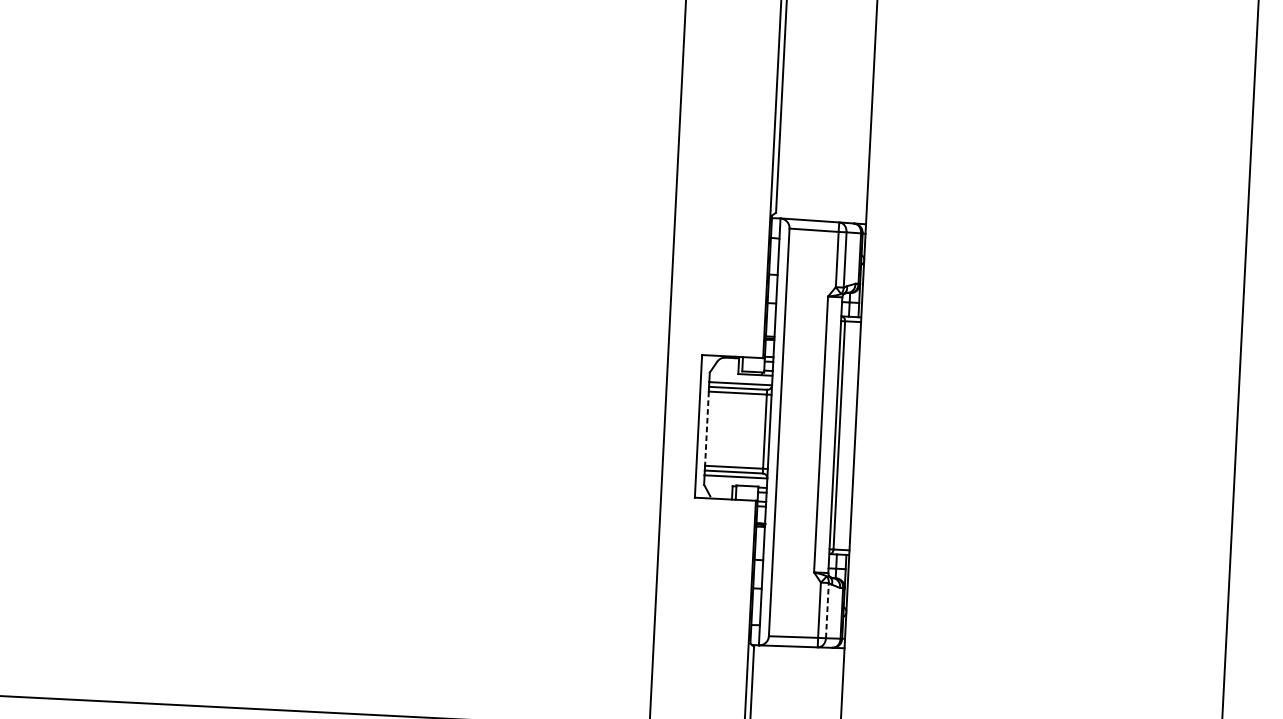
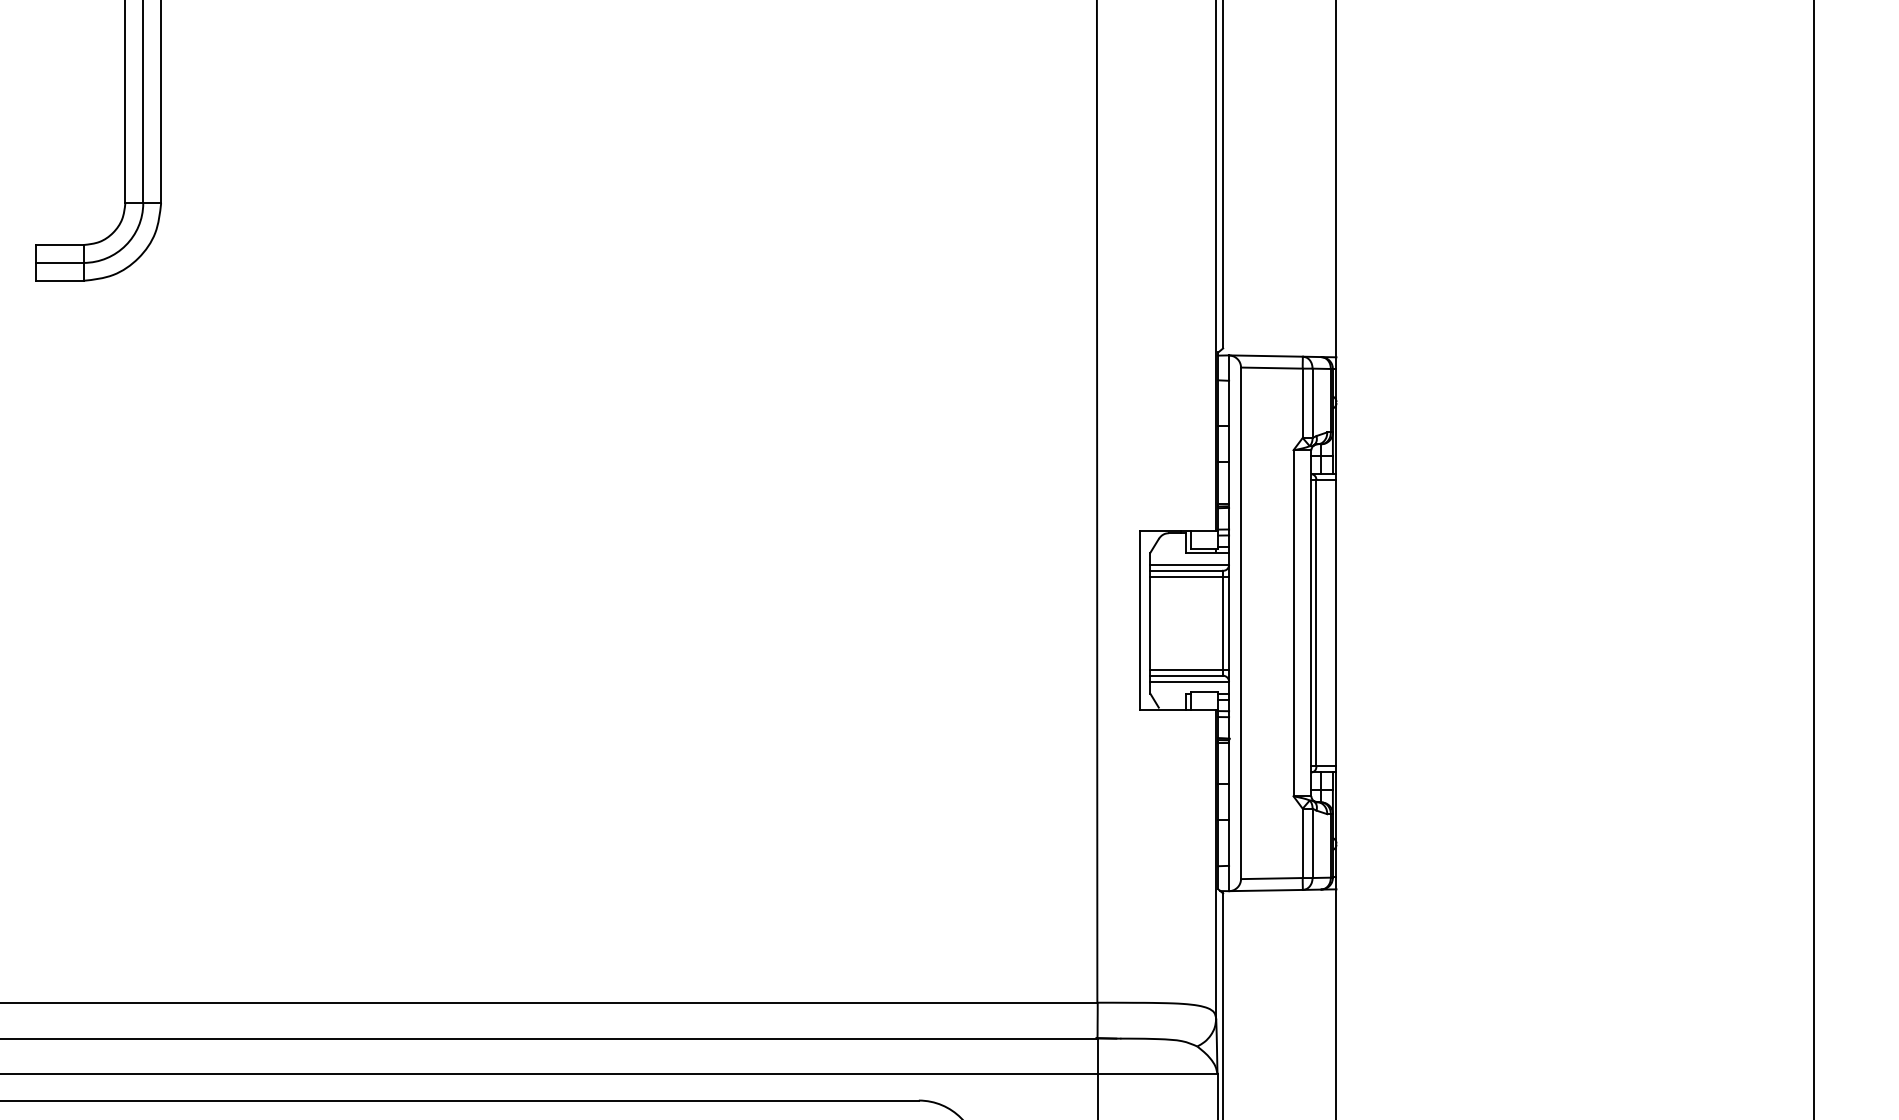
line: (707, 428) -> (1150, 623), dashed -> solid
line: (827, 610) -> (1312, 843), dashed -> solid

